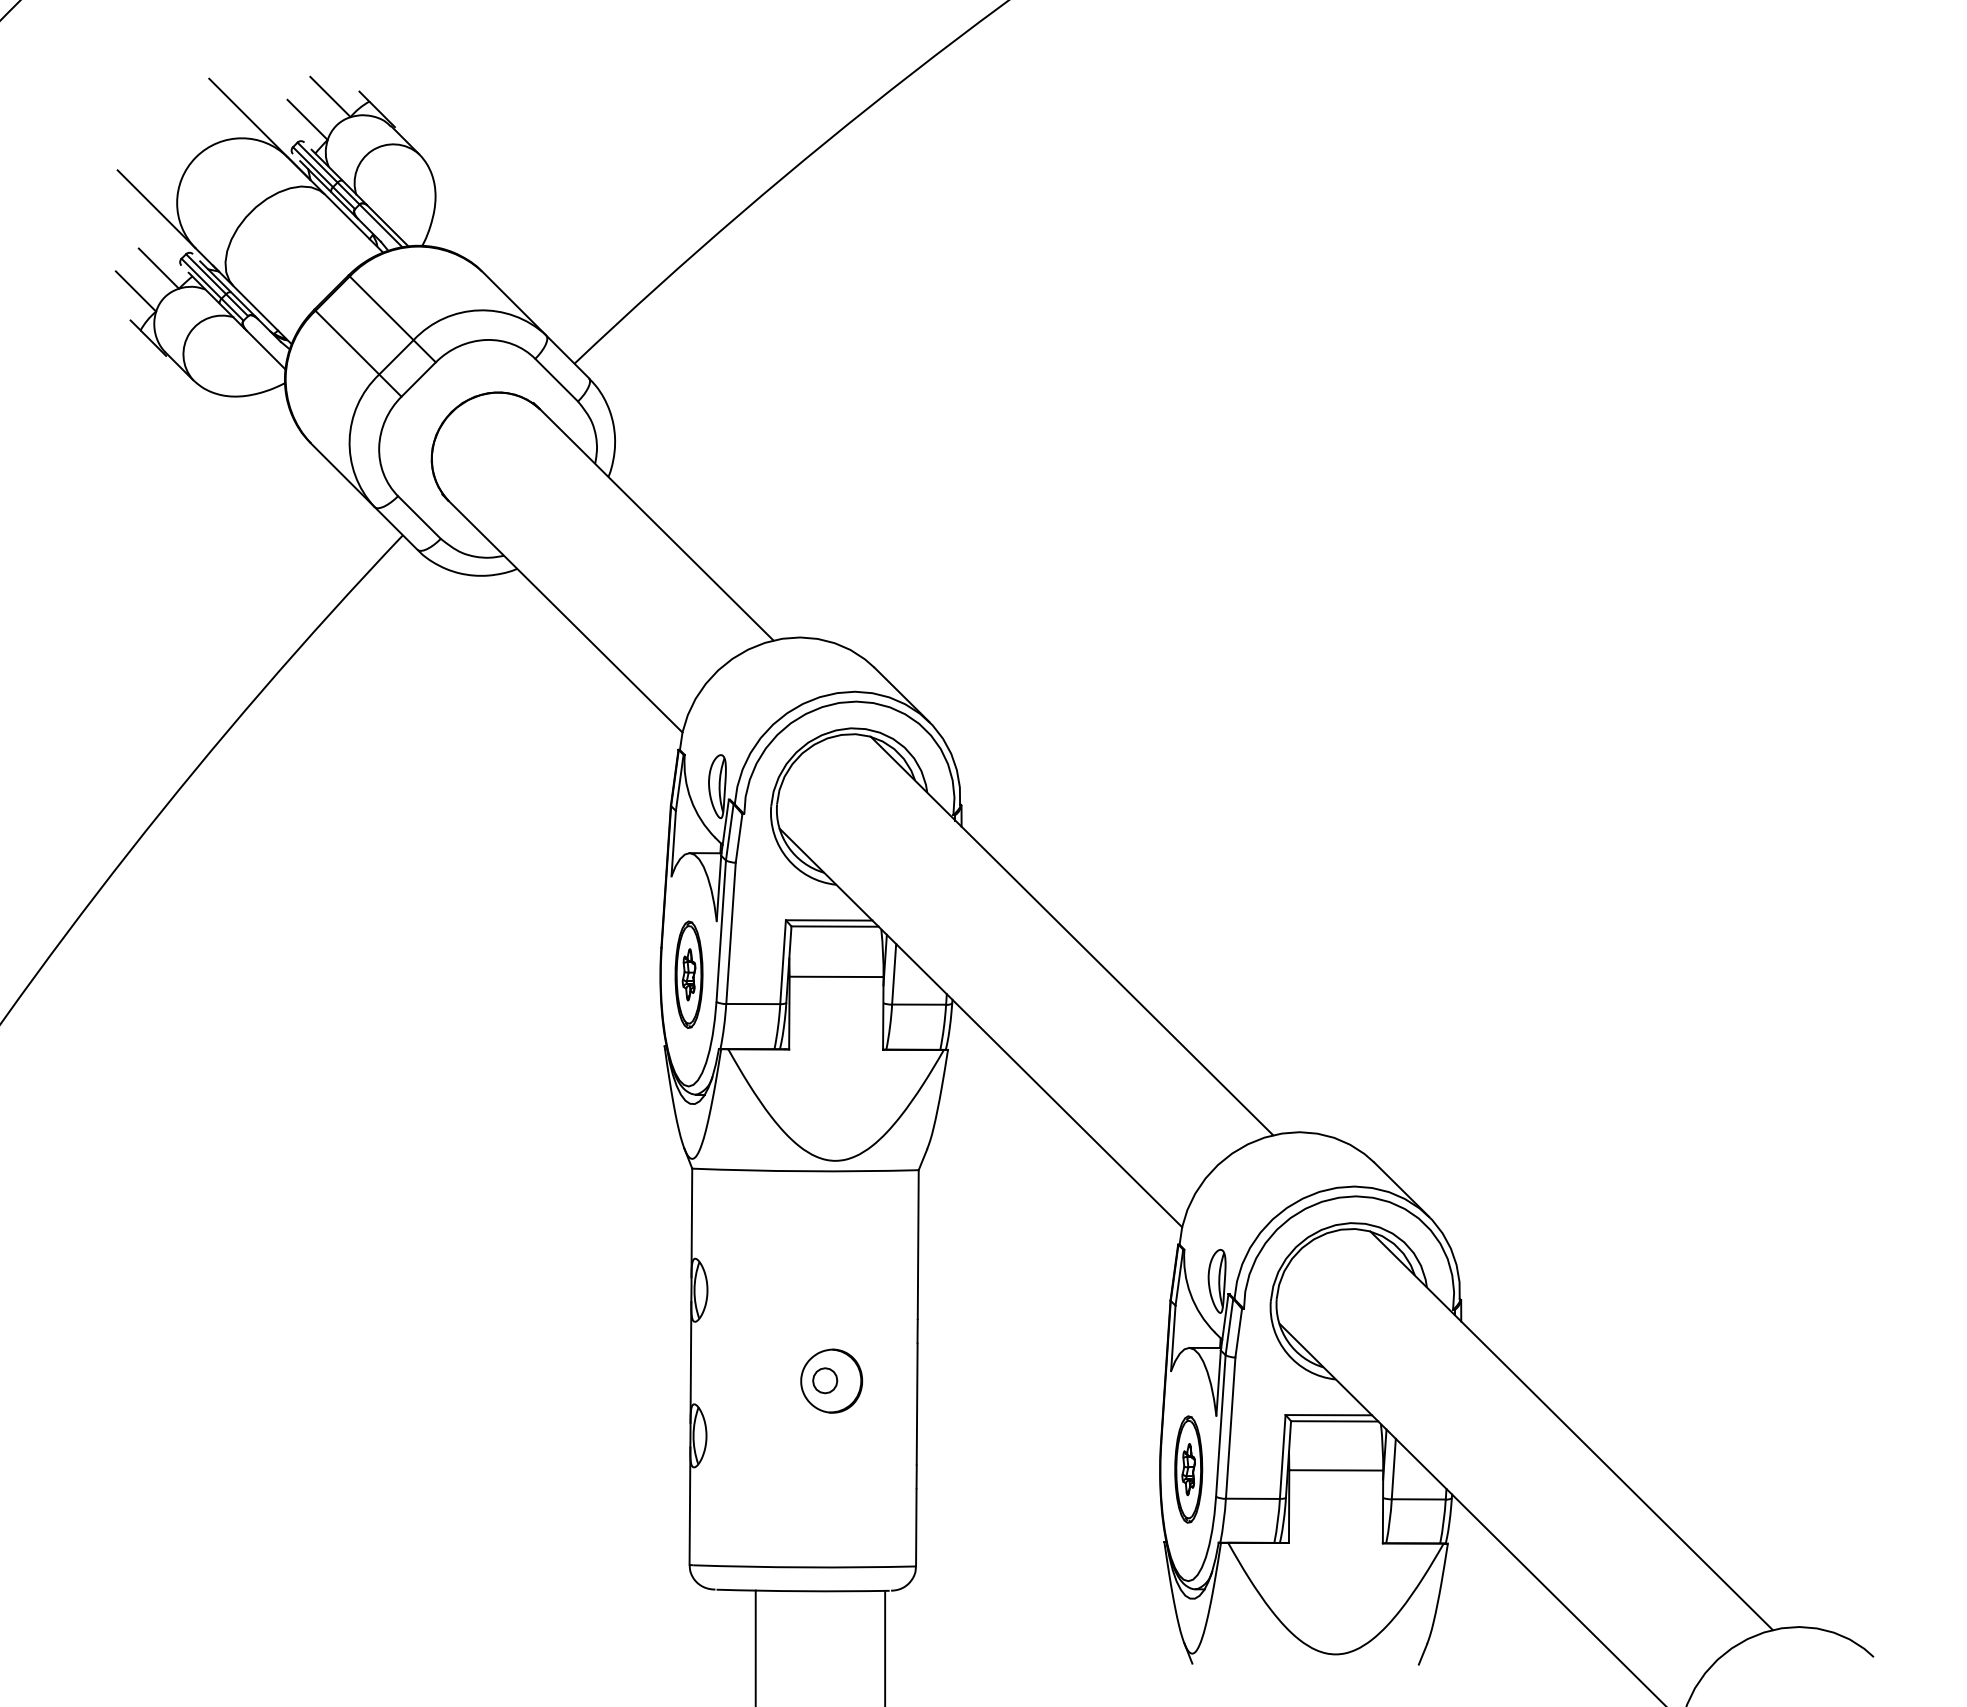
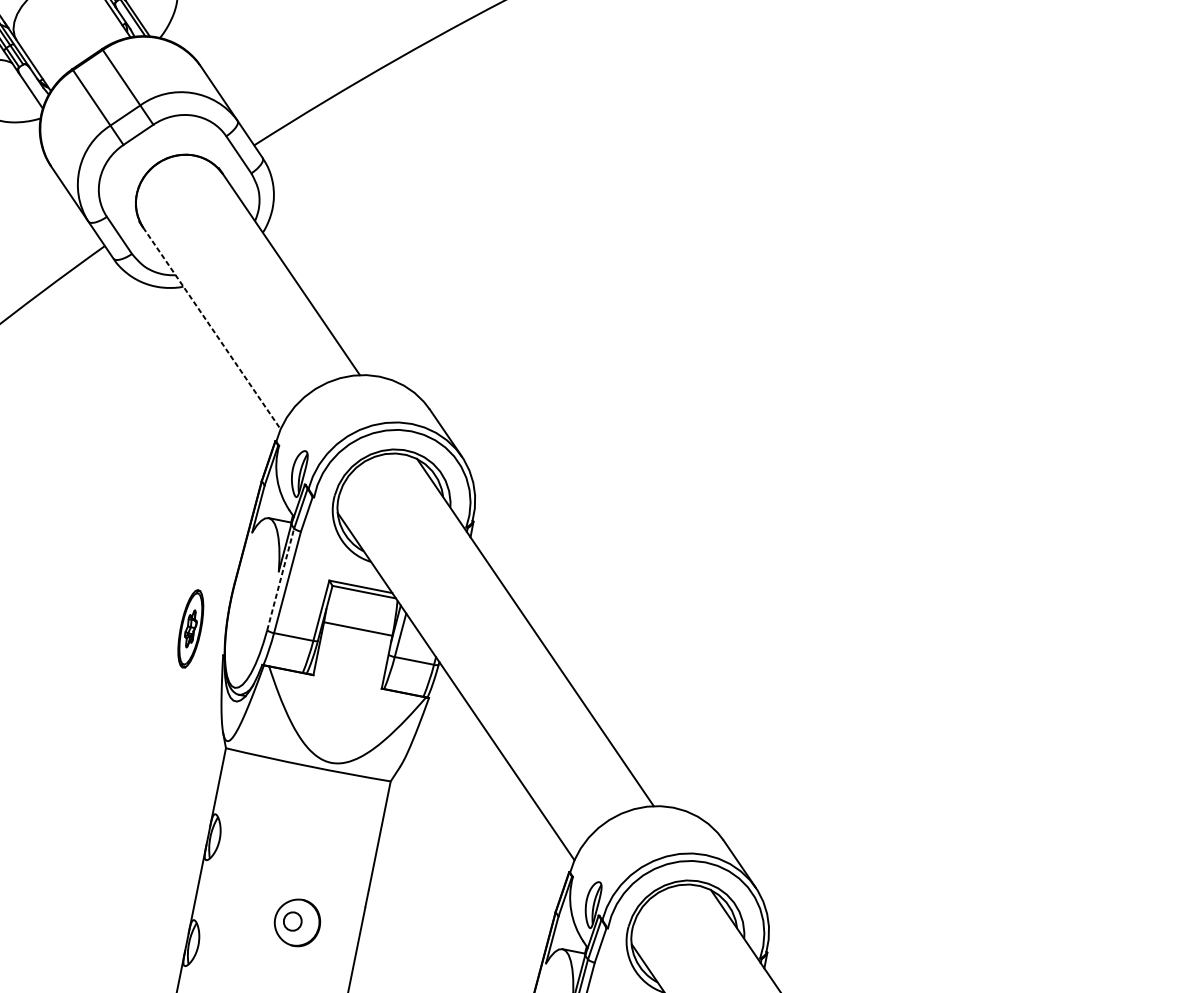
line: (565, 616) -> (211, 328), solid -> dashed
line: (721, 931) -> (280, 579), solid -> dashed
part: (688, 974) -> (190, 628), moved

